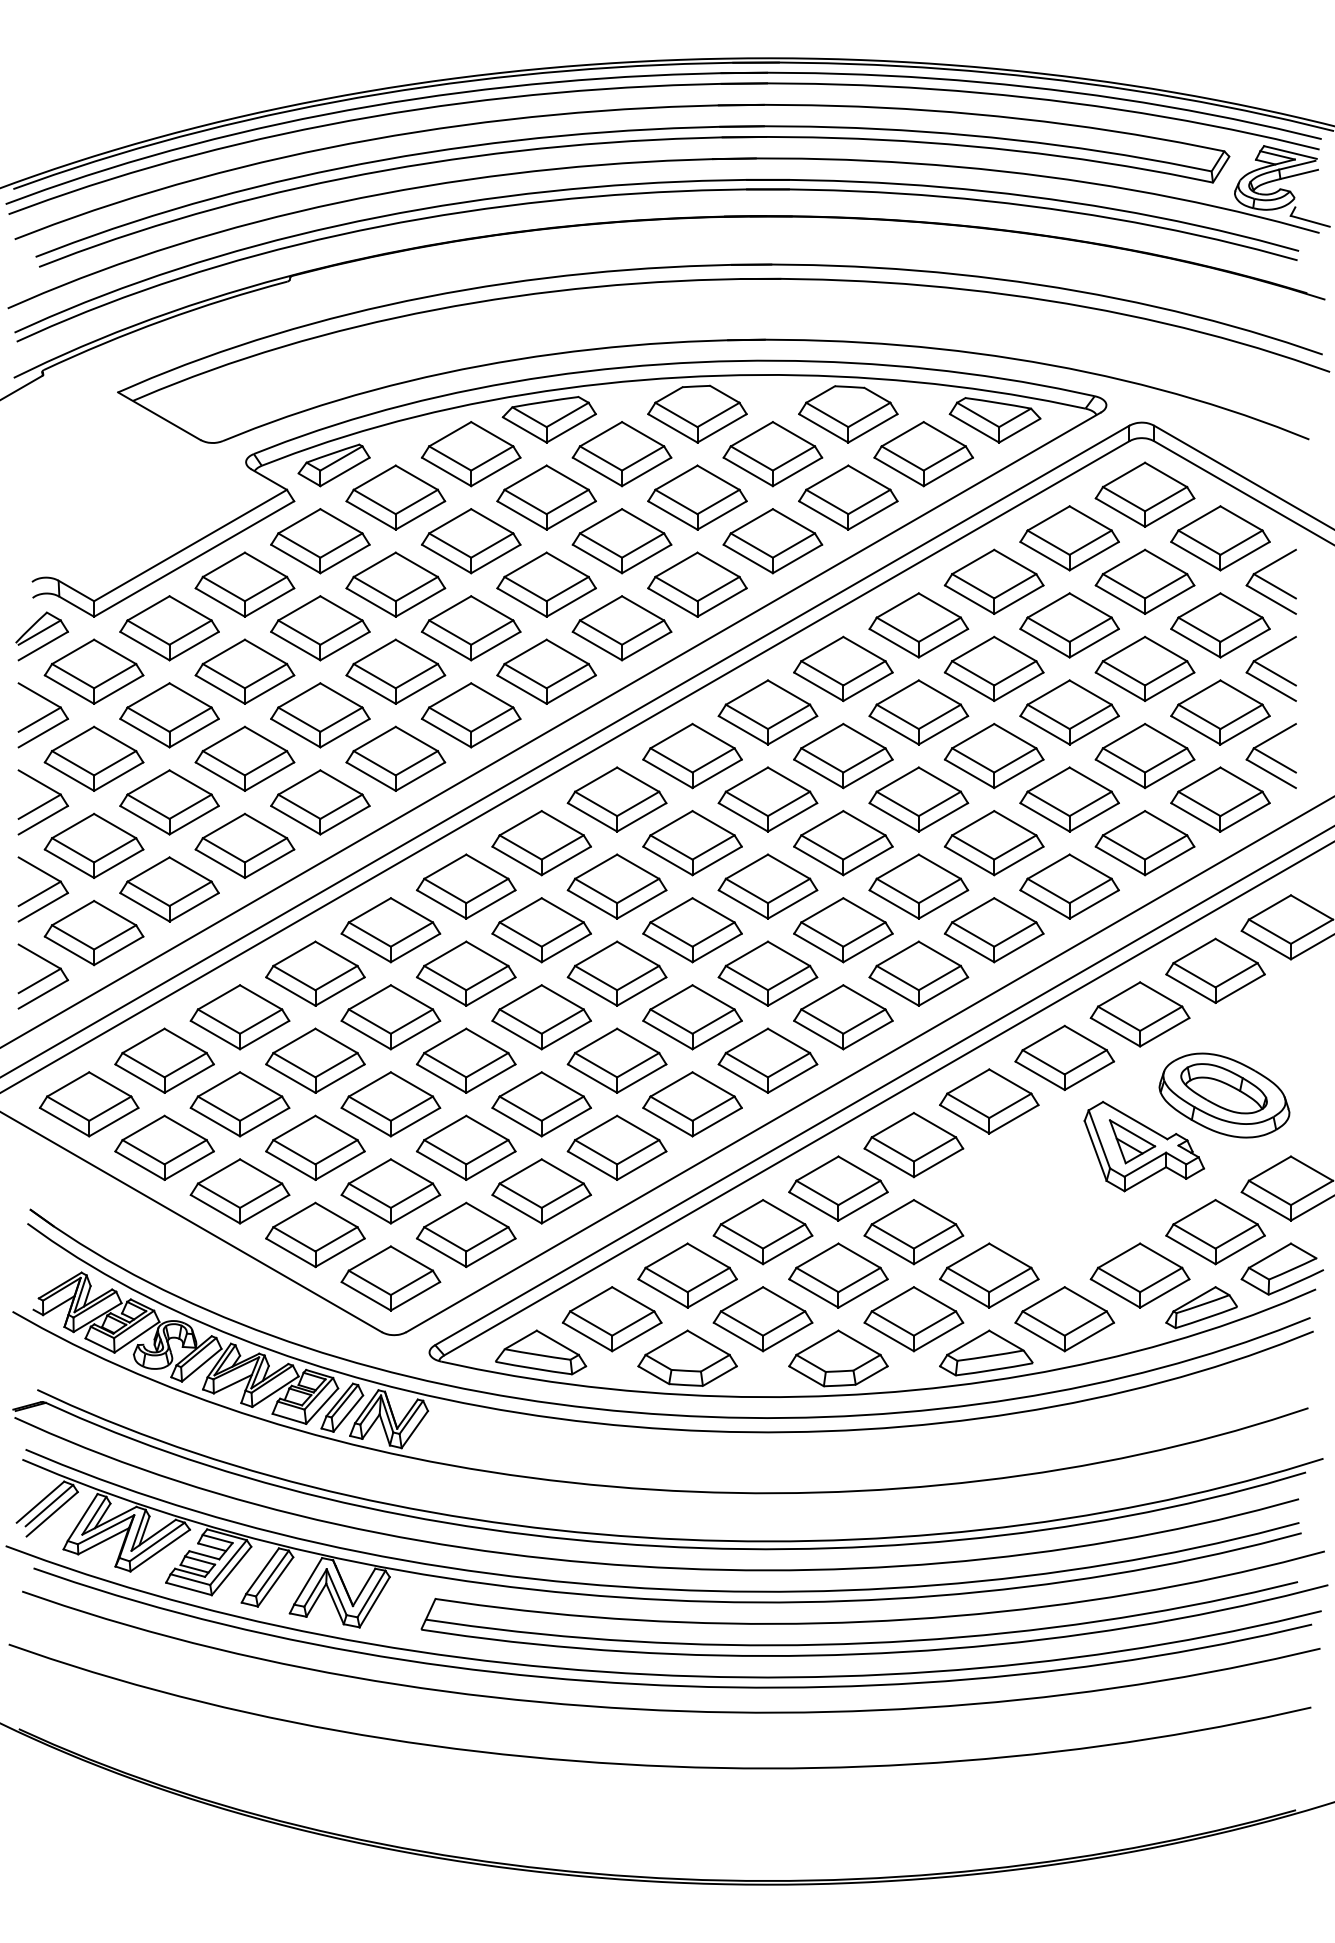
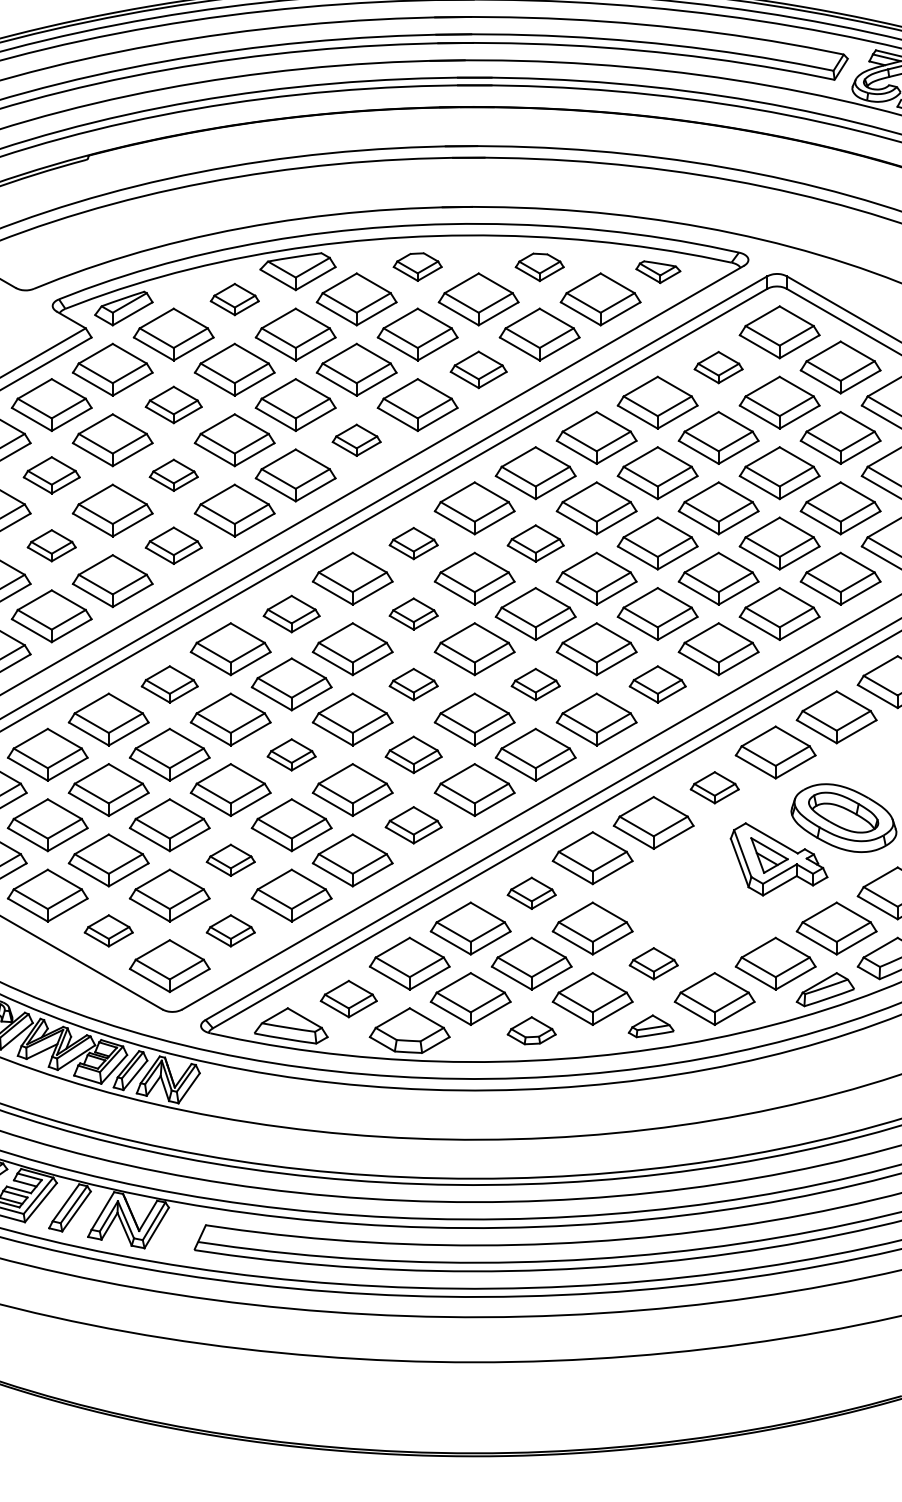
part: (697, 413) -> (417, 266), size x0.6
part: (848, 414) -> (539, 267), size x0.6
part: (994, 420) -> (657, 272), size x0.6
part: (471, 454) -> (234, 299), size x0.6
part: (1069, 538) -> (718, 367), size x0.6
part: (772, 541) -> (478, 370), size x0.7
part: (395, 584) -> (173, 404), size x0.7
part: (621, 628) -> (356, 440), size x0.6
part: (244, 671) -> (51, 475), size x0.7
part: (395, 671) -> (173, 475), size x0.6
part: (692, 755) -> (413, 543), size x0.6
part: (843, 755) -> (535, 543), size x0.7
part: (244, 758) -> (51, 545), size x0.6
part: (395, 758) -> (173, 545), size x0.7
part: (541, 843) -> (291, 614), size x0.7
part: (692, 843) -> (413, 614), size x0.6
part: (390, 930) -> (169, 684), size x0.7
part: (692, 930) -> (413, 684), size x0.6
part: (843, 930) -> (535, 684), size x0.6
part: (994, 930) -> (657, 684), size x0.7
part: (541, 1017) -> (291, 755), size x0.6
part: (692, 1017) -> (413, 755), size x0.7
part: (1064, 1057) -> (714, 787), size x0.6
part: (692, 1104) -> (413, 825), size x0.7
part: (466, 1147) -> (230, 860), size x0.6
part: (838, 1188) -> (531, 893), size x0.6
part: (315, 1234) -> (108, 930), size x0.6
part: (466, 1234) -> (230, 930), size x0.6
part: (989, 1275) -> (653, 963), size x0.6
part: (612, 1319) -> (349, 999), size x0.7
part: (986, 1352) -> (651, 1025), size x0.6
part: (838, 1358) -> (531, 1030), size x0.6

